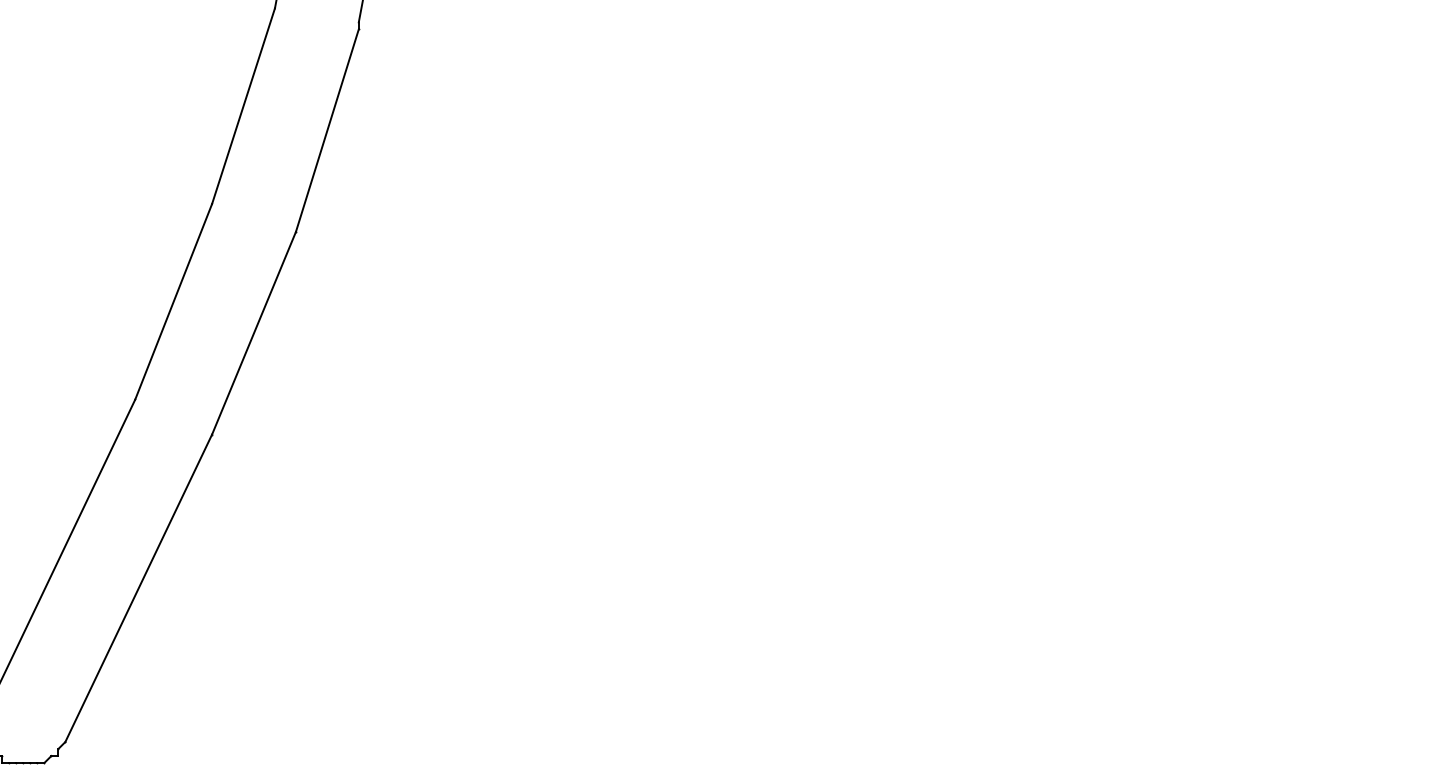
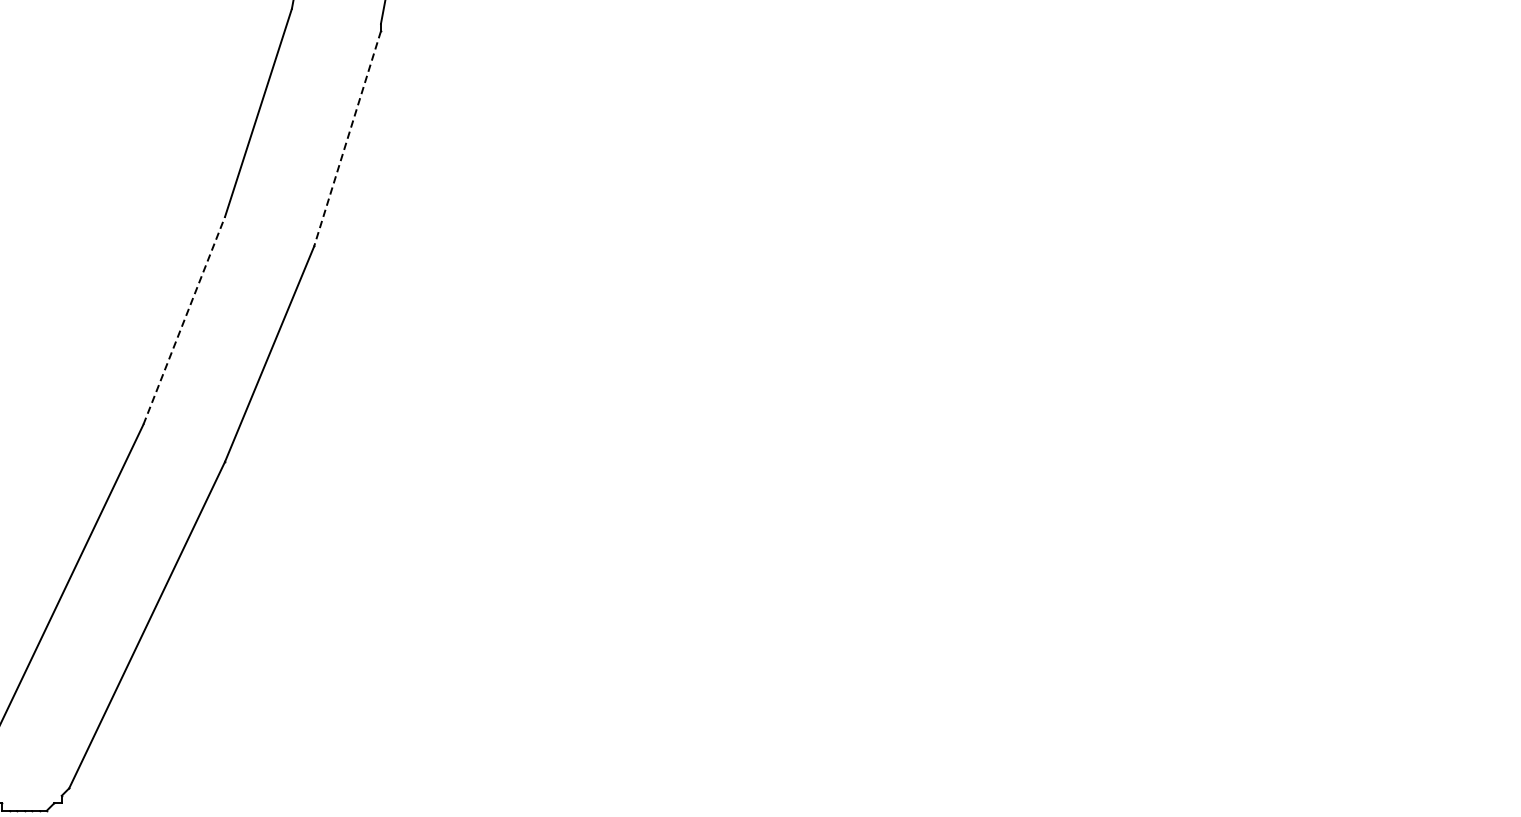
line: (327, 131) -> (347, 139), solid -> dashed
line: (173, 301) -> (184, 320), solid -> dashed

